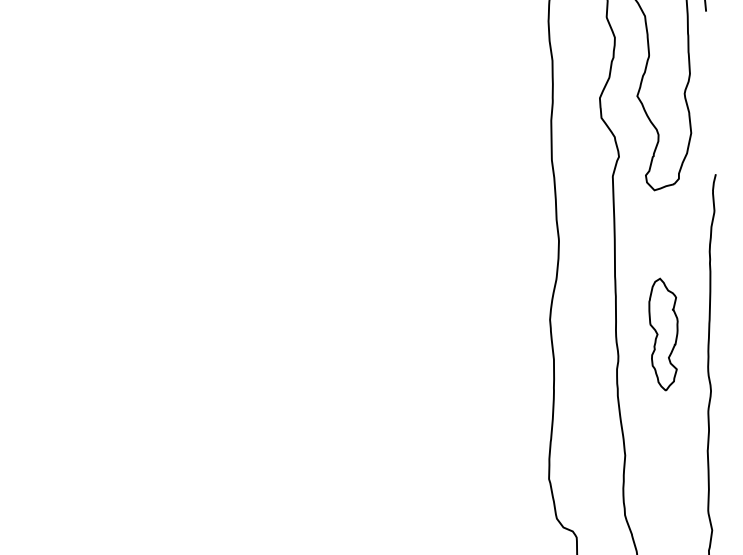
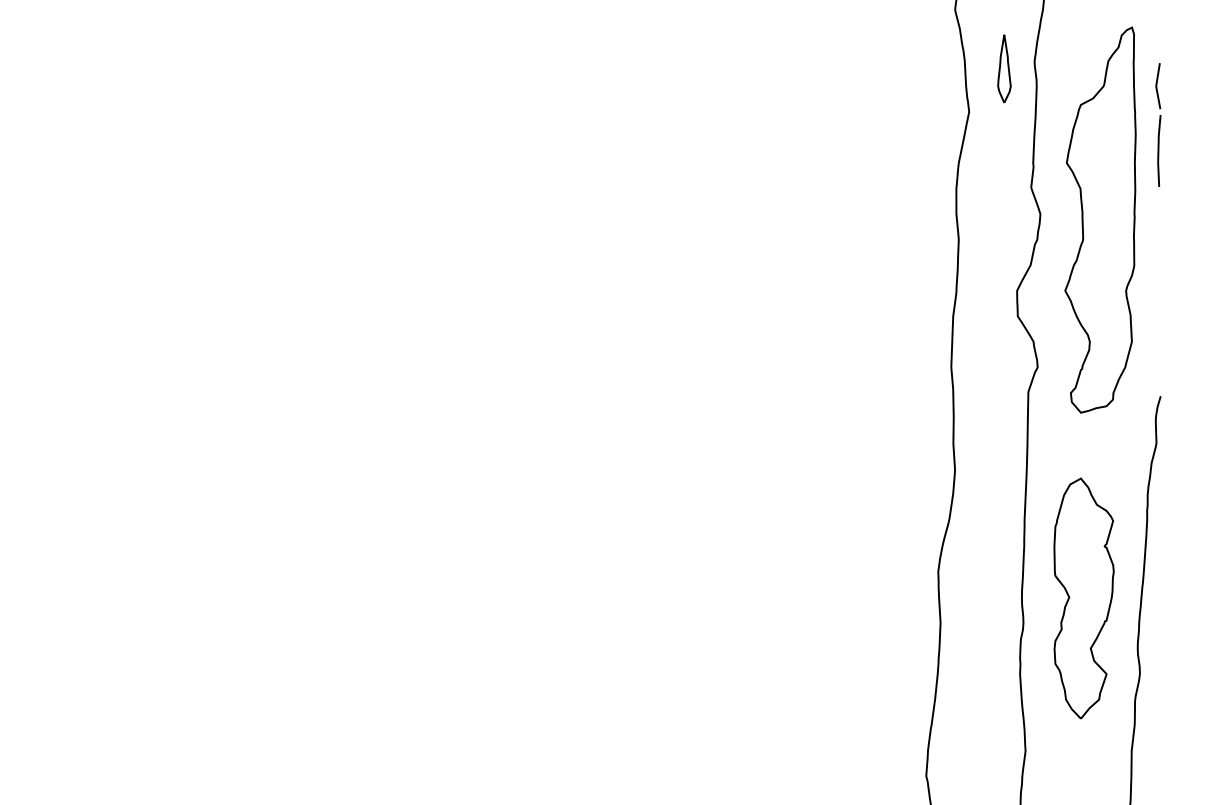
part: (664, 334) -> (1083, 598), size x1.67

